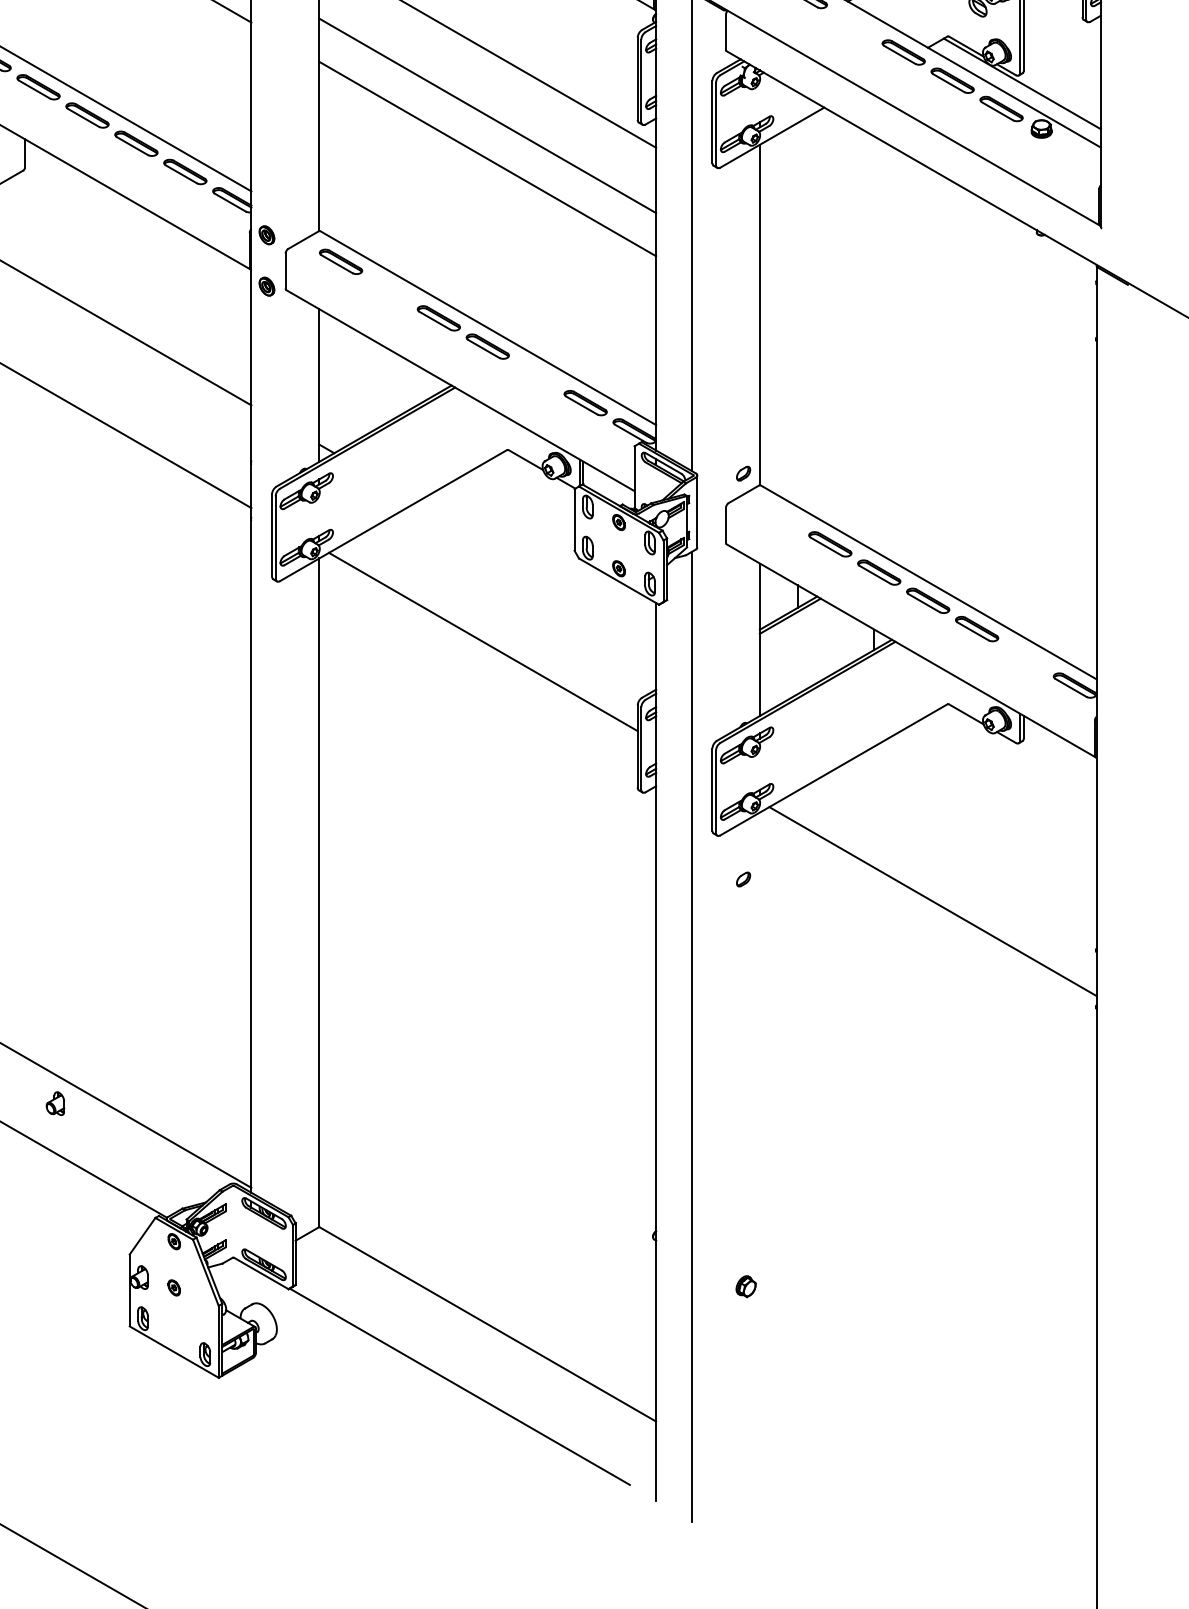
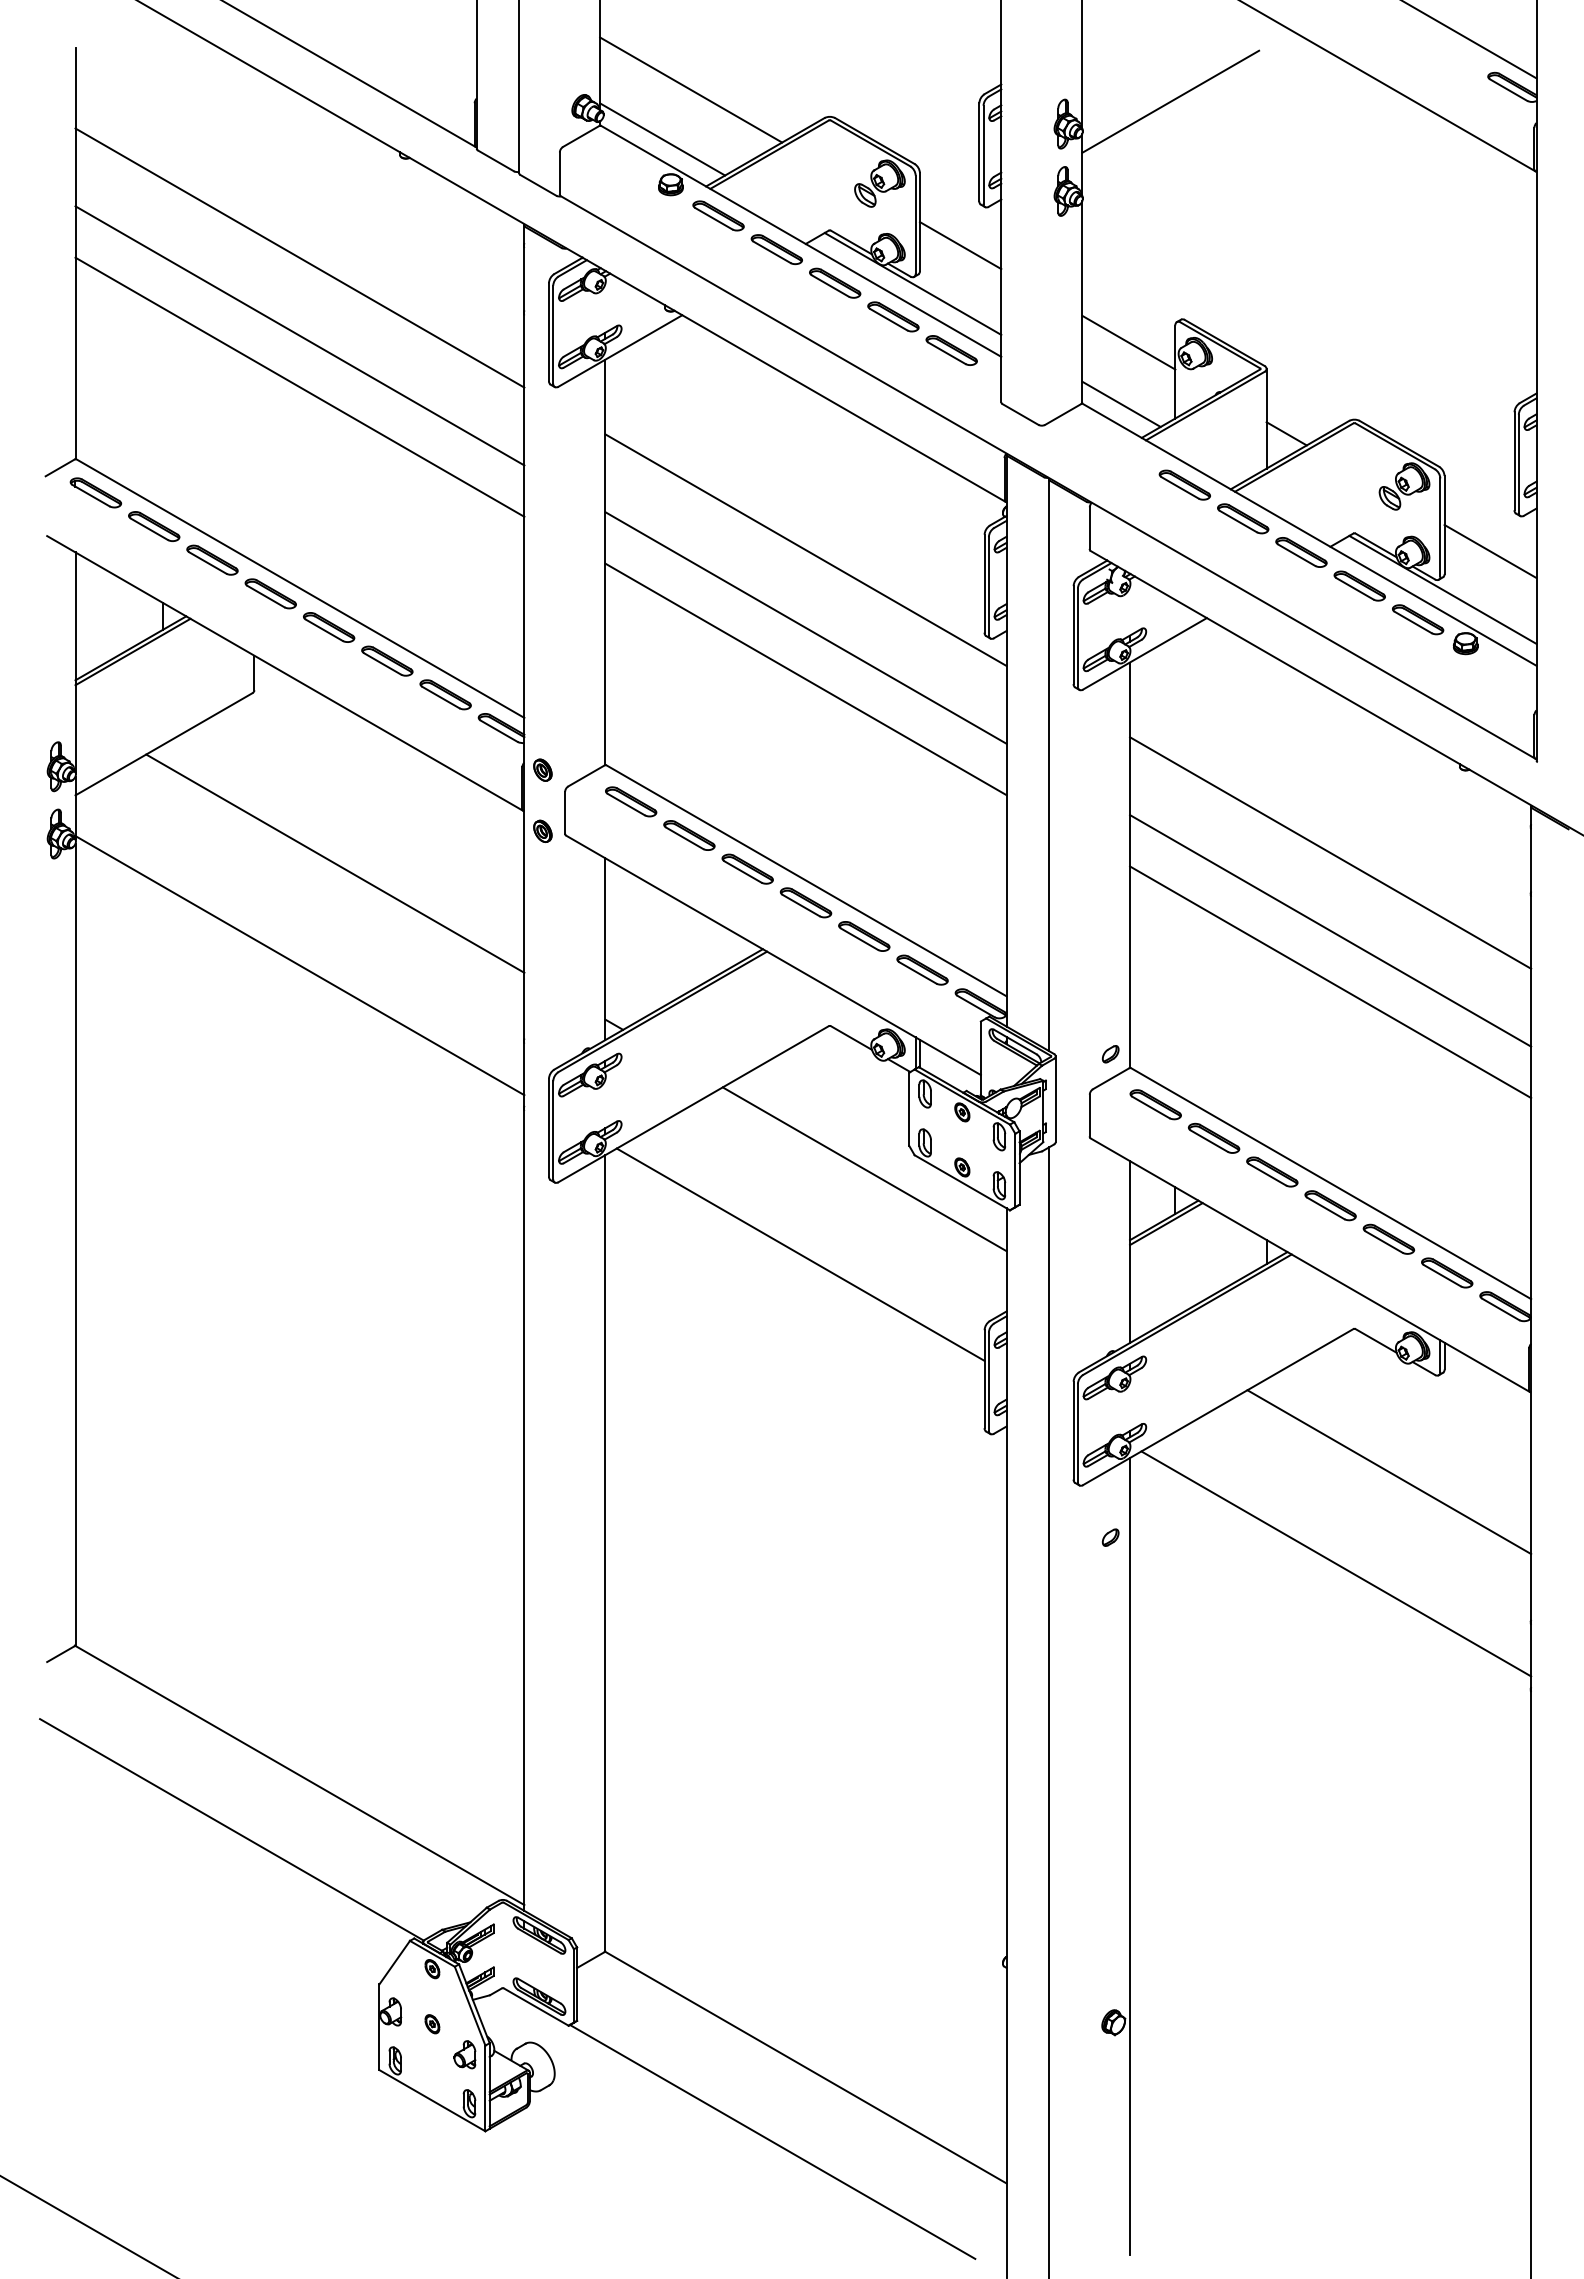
part: (855, 24) -> (1243, 518), added
line: (1062, 51) -> (1490, 551), added
part: (390, 290) -> (689, 835), added
line: (928, 304) -> (1330, 852), added
line: (928, 369) -> (1330, 930), added
part: (536, 374) -> (864, 936), added
line: (928, 413) -> (1330, 982), added
part: (781, 515) -> (1155, 1104), added
line: (536, 570) -> (864, 1169), added
part: (1026, 656) -> (1447, 1272), added
line: (977, 824) -> (1389, 1472), added
part: (55, 1103) -> (464, 2054), moved
line: (760, 1147) -> (1130, 1856), added

